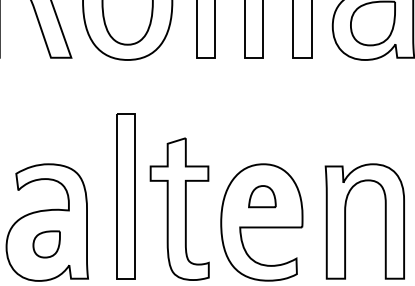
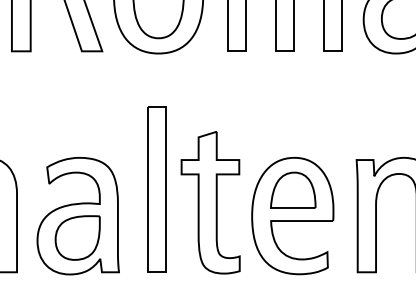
part: (262, 195) -> (293, 189), size x1.67
part: (46, 243) -> (77, 237), size x1.67

